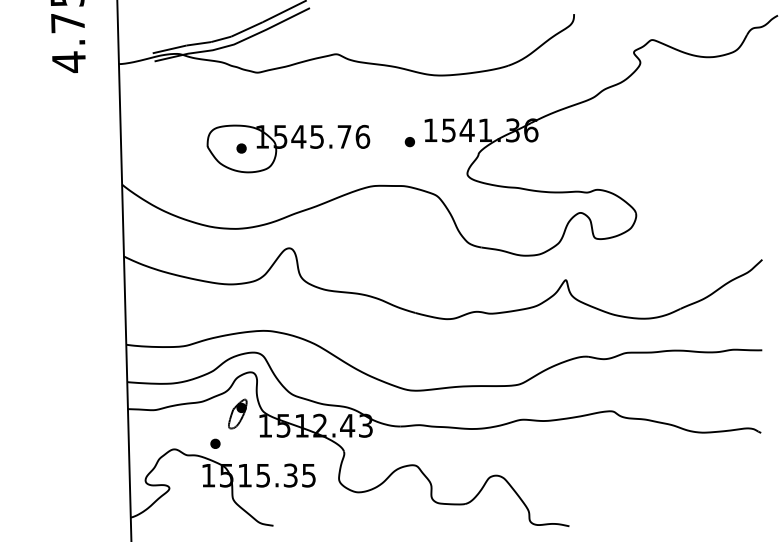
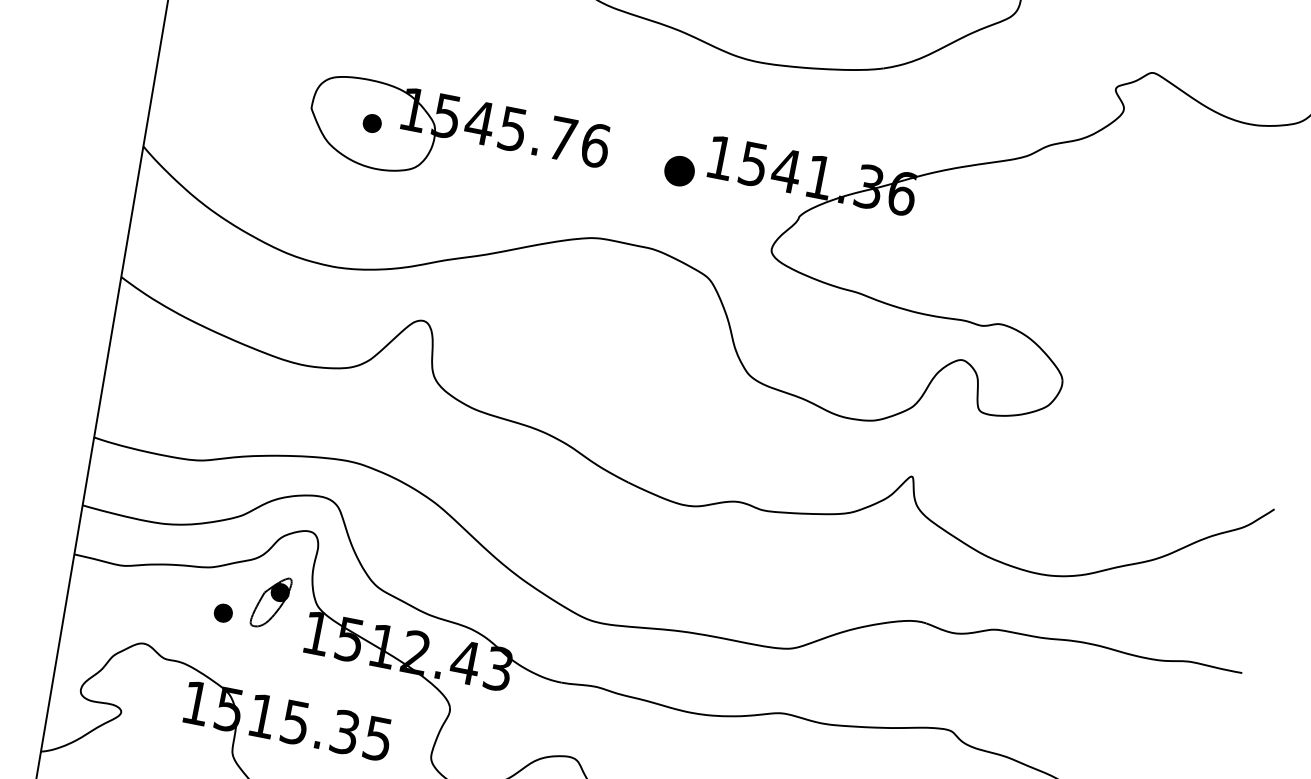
part: (409, 142) -> (678, 172), size x1.6
part: (215, 443) -> (223, 612), moved

